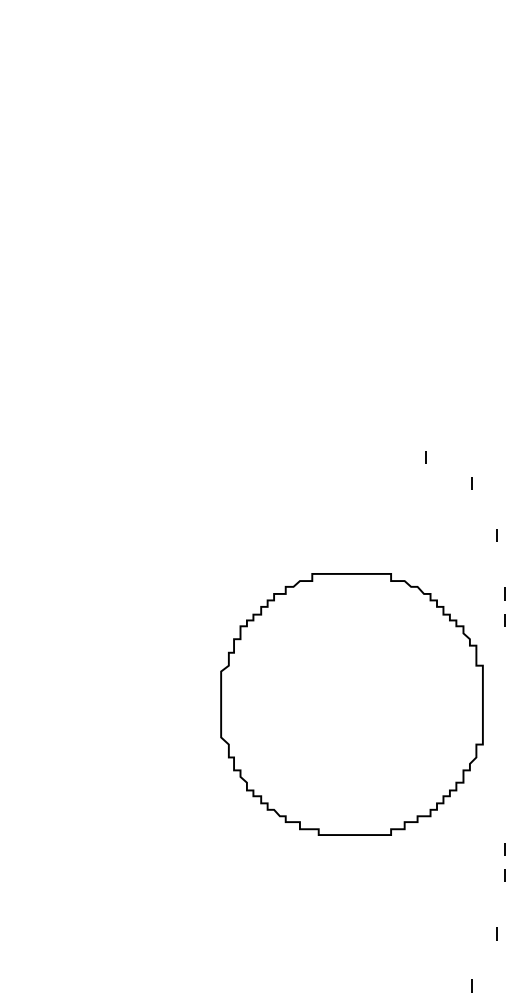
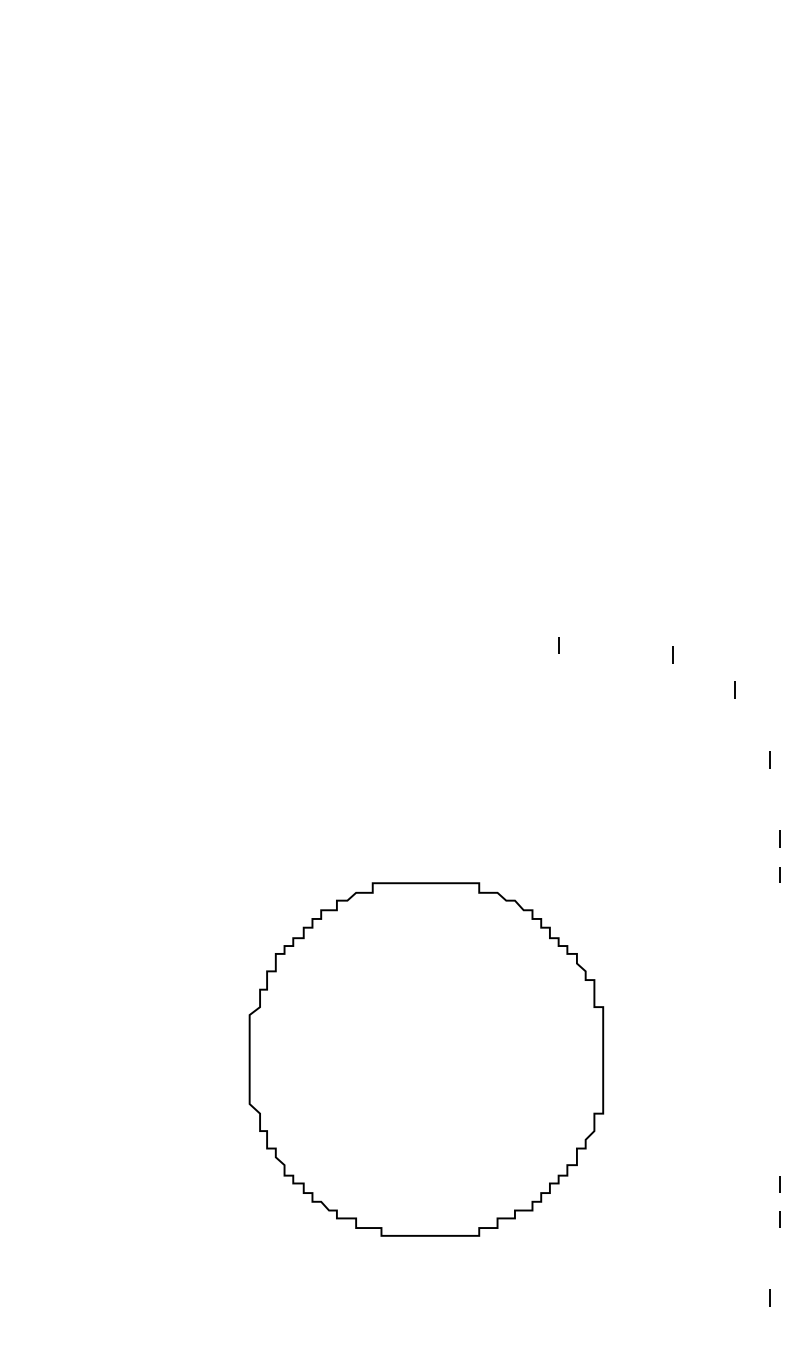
line: (340, 450) -> (558, 645), added
part: (352, 704) -> (426, 1059), moved

